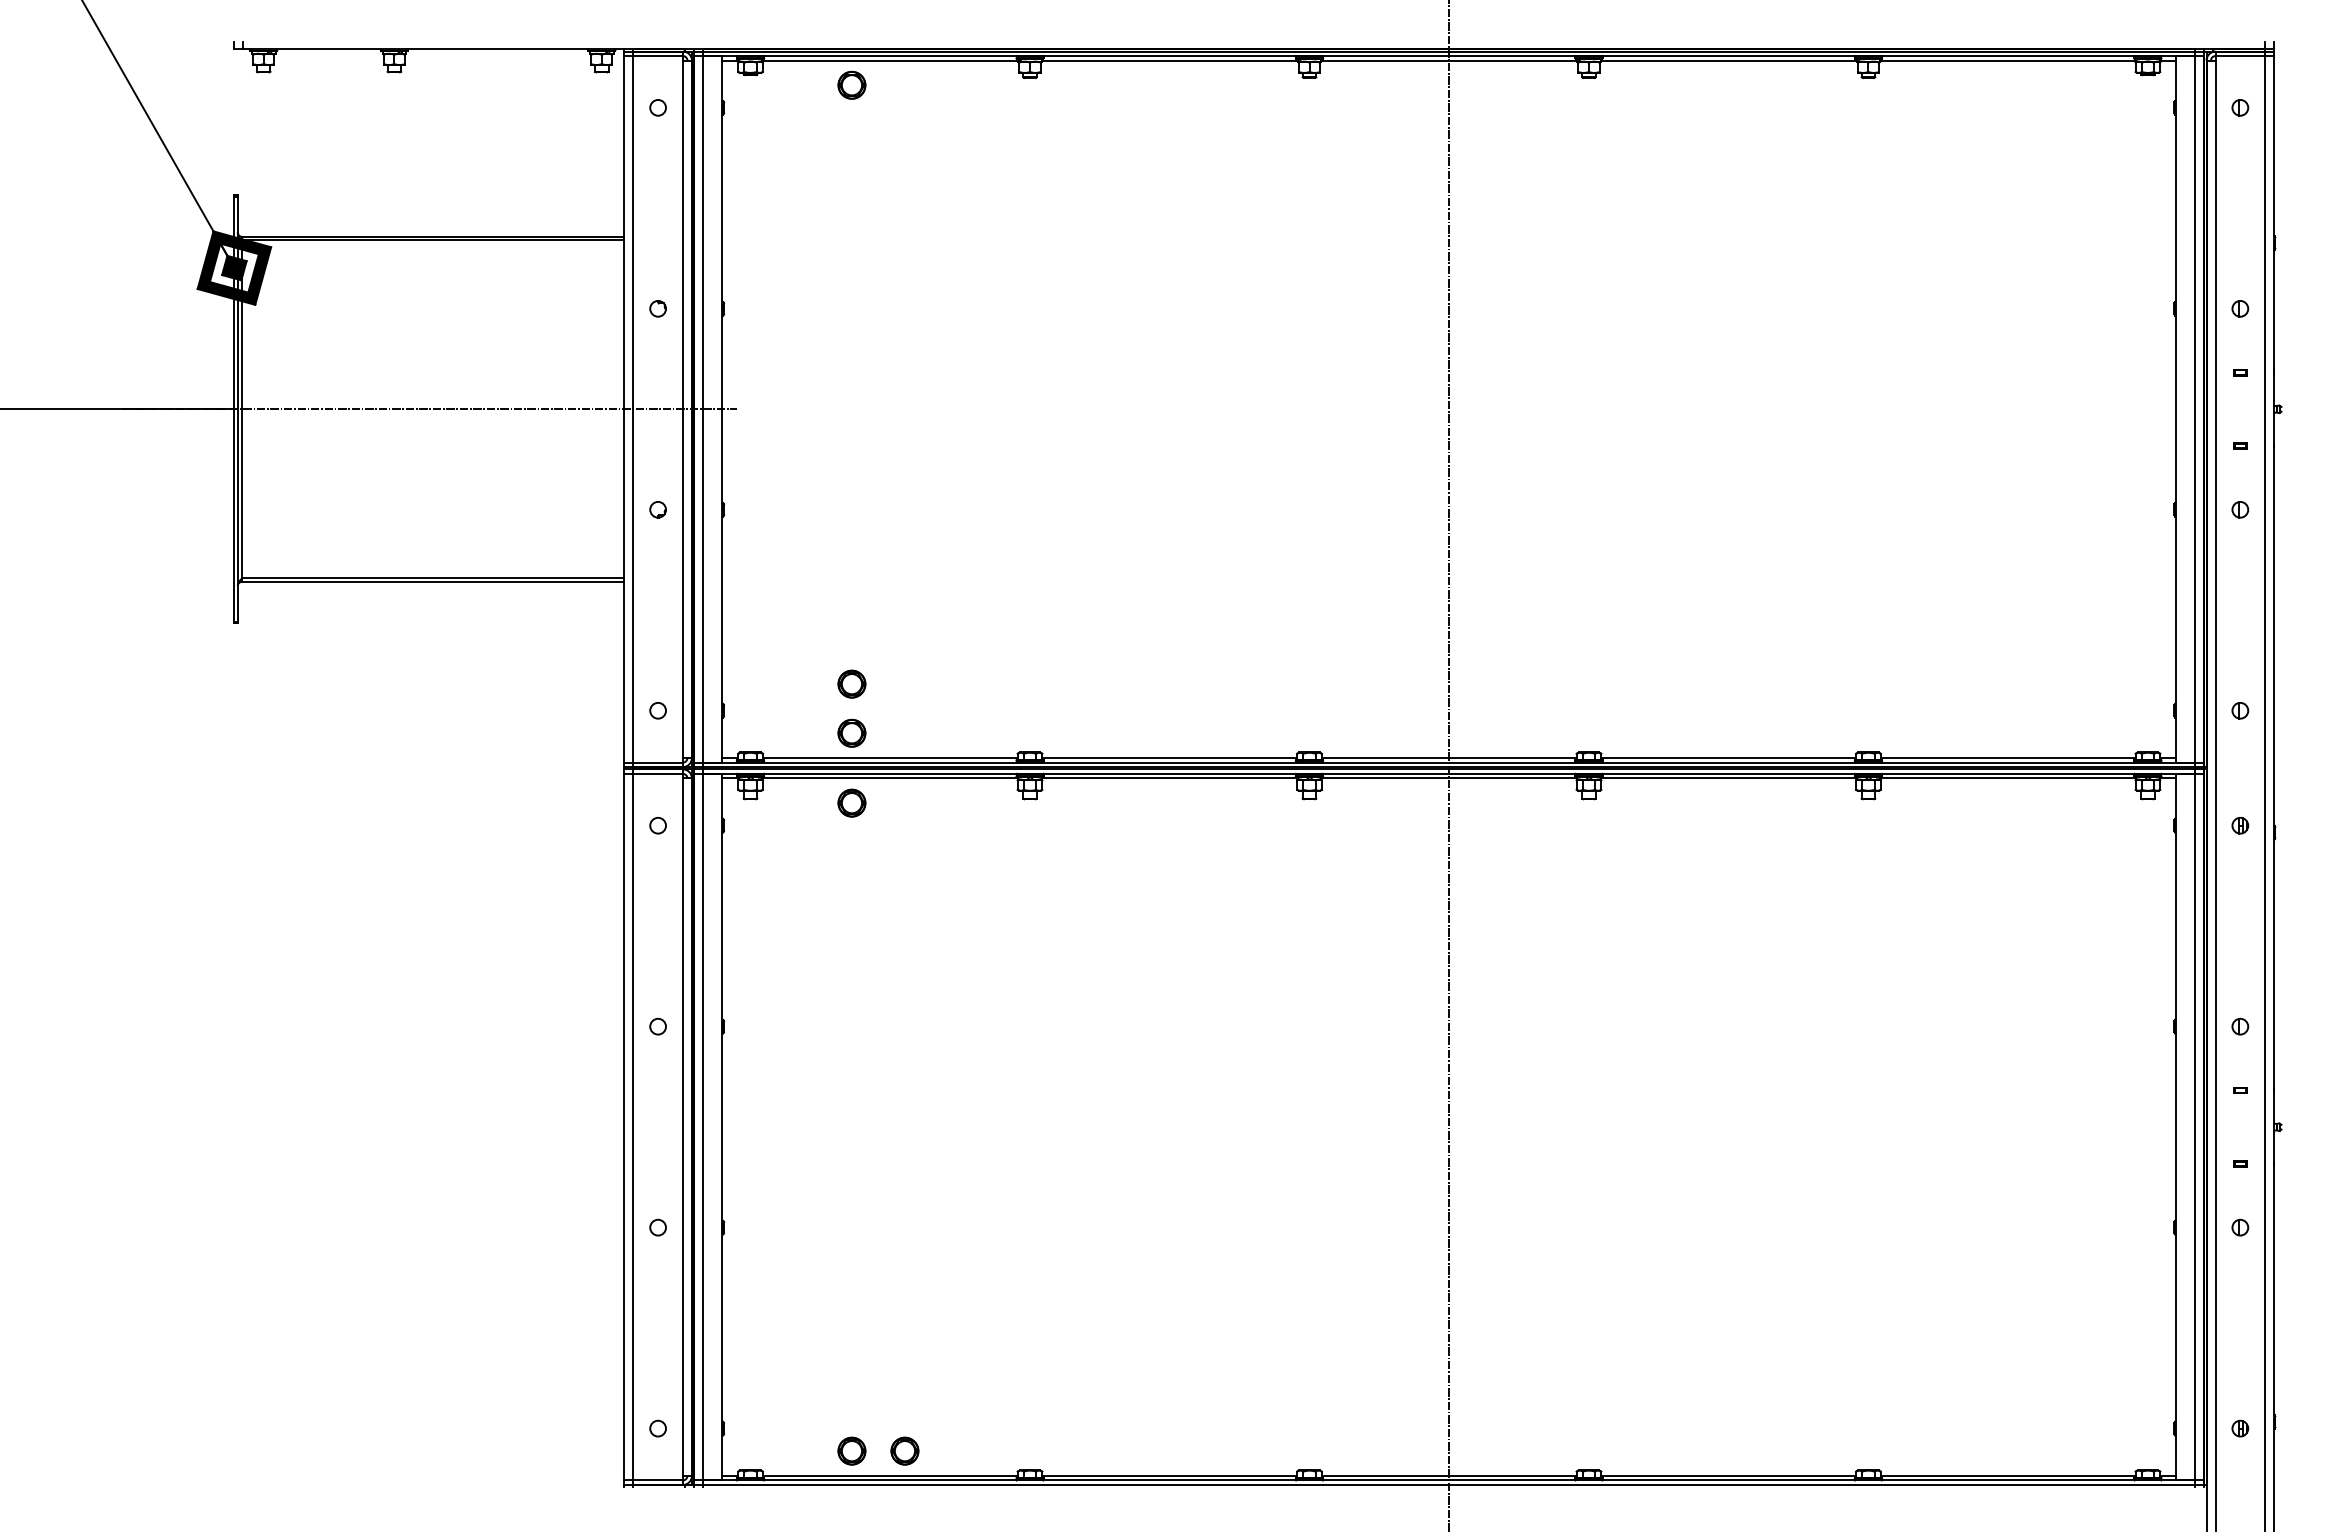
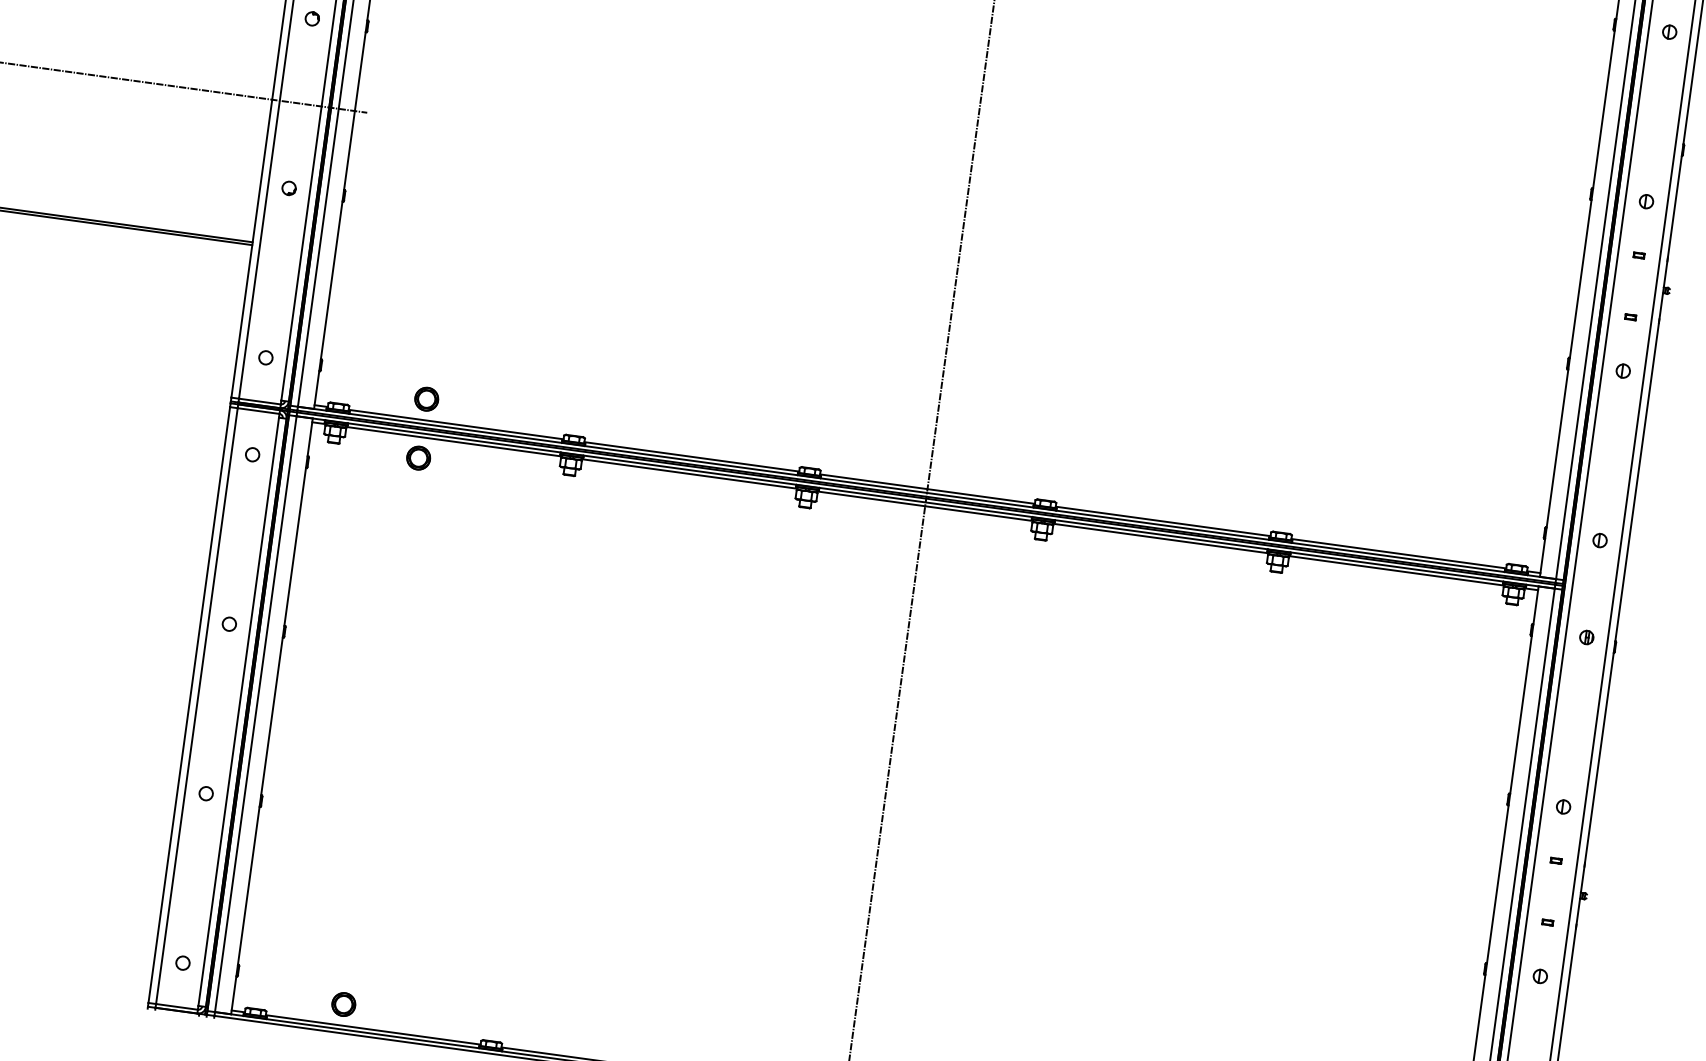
part: (851, 683) -> (432, 357), removed
part: (904, 1450) -> (388, 1010), removed

